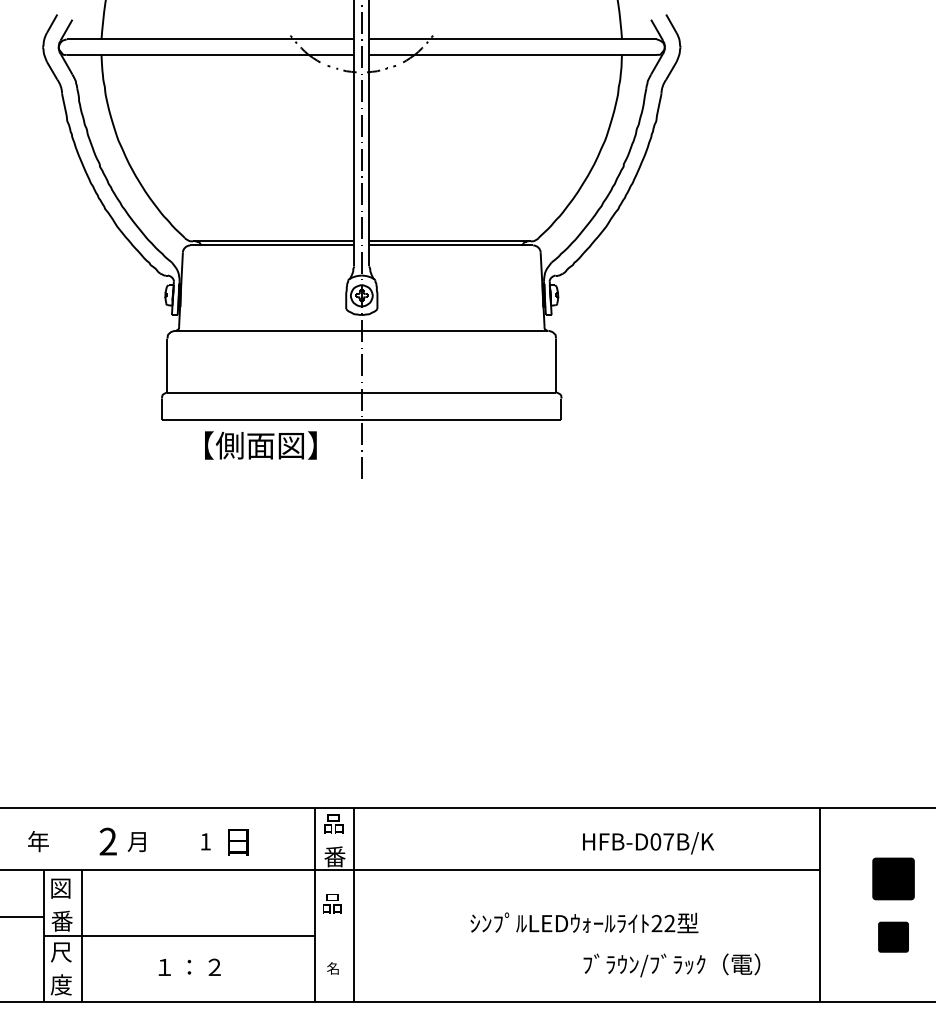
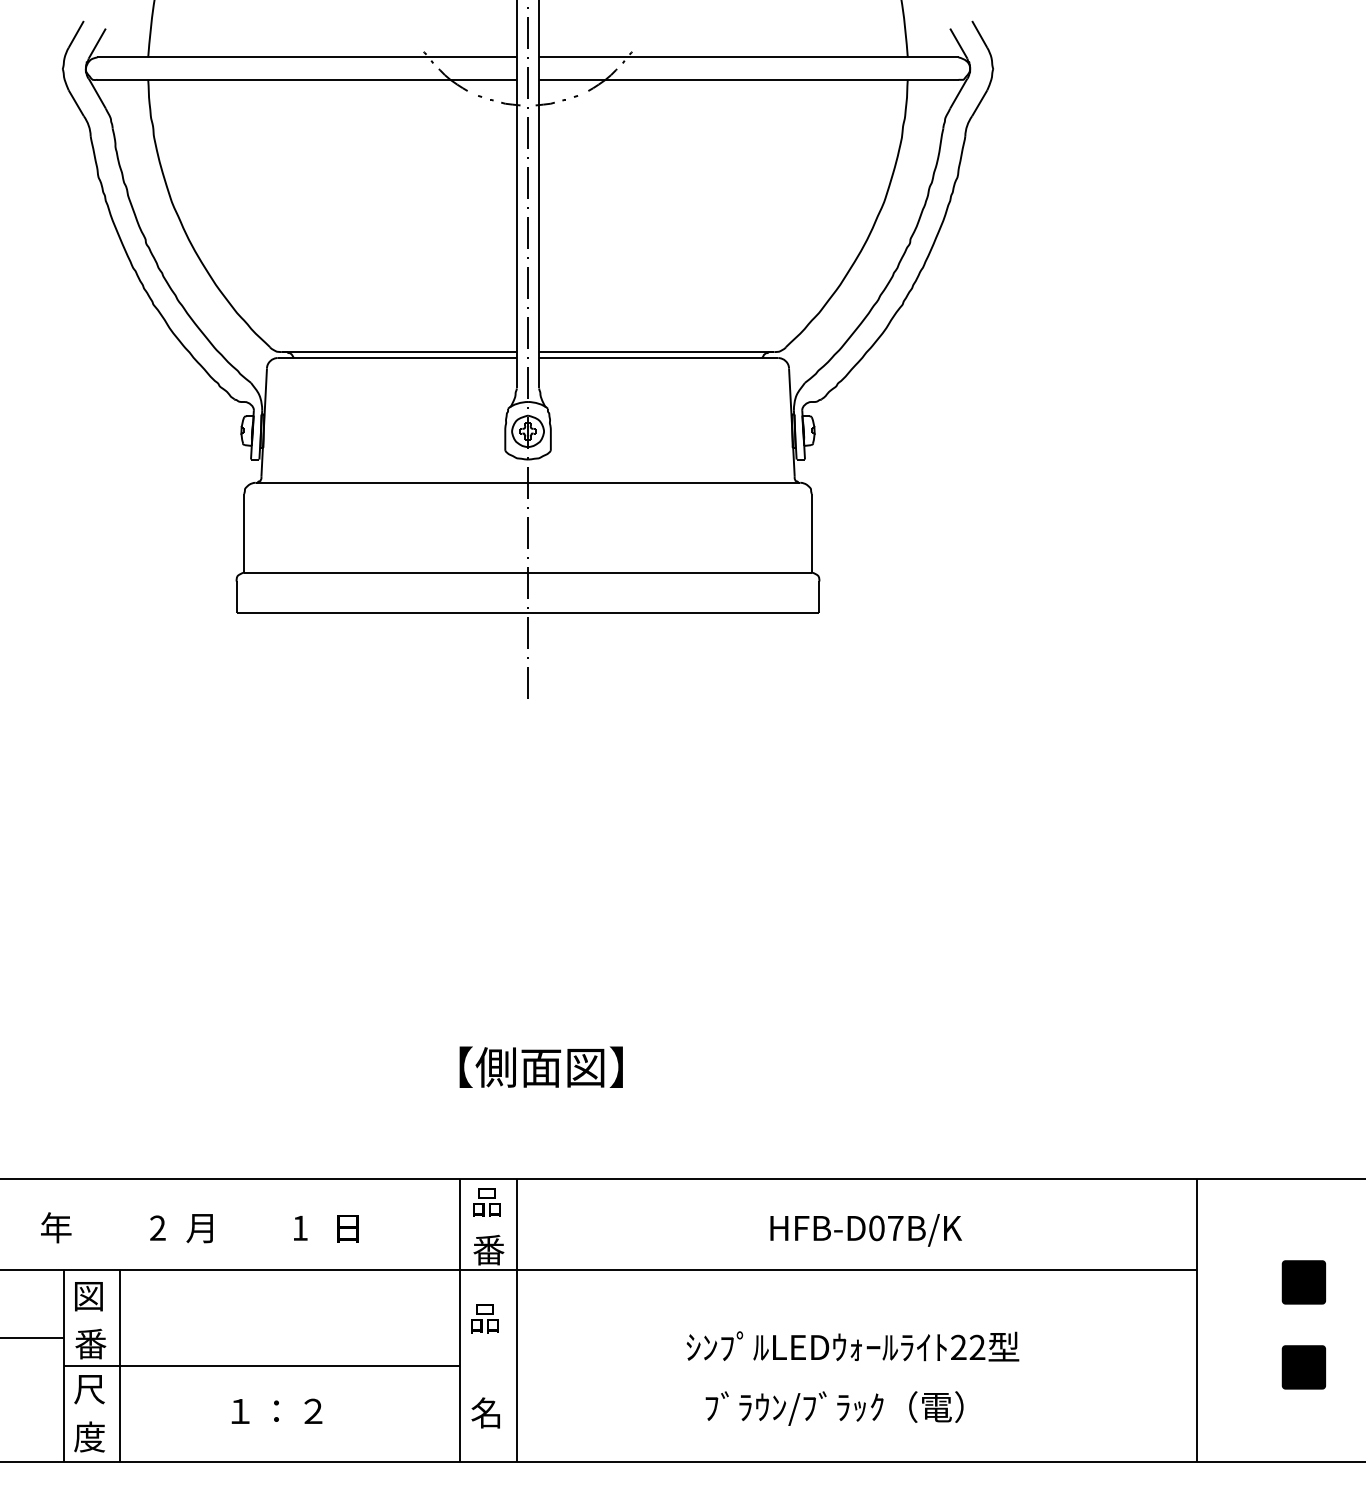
text: (260, 445) -> (540, 1067), moved
part: (107, 841) -> (156, 1227), size x0.62
part: (238, 841) -> (348, 1227), size x0.71
text: (648, 843) -> (866, 1230), moved
part: (893, 878) -> (1303, 1281), size x0.71
text: (671, 965) -> (834, 1408), moved
part: (332, 968) -> (485, 1413), size x1.67

